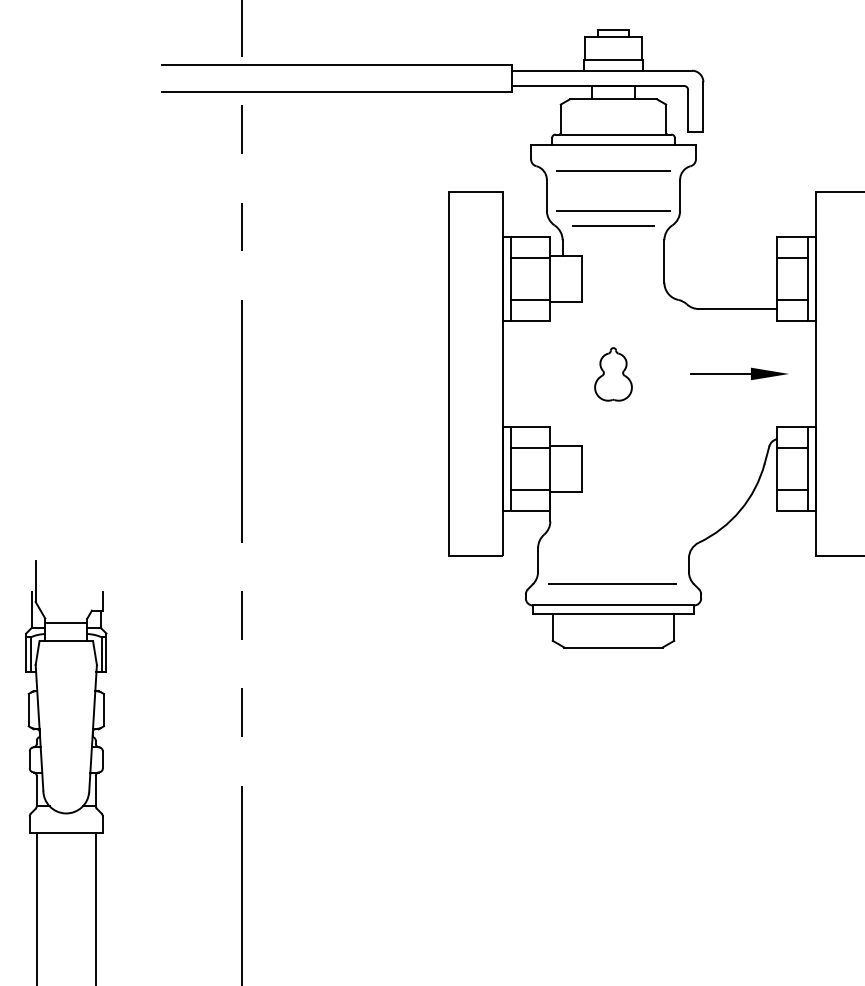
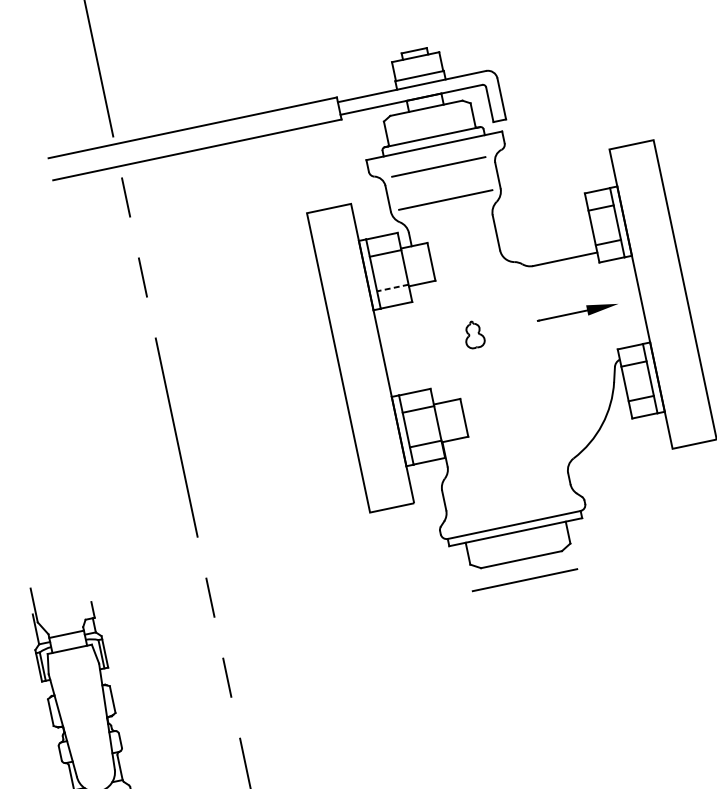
line: (613, 225) -> (448, 212), removed
line: (529, 300) -> (392, 288), solid -> dashed
part: (613, 374) -> (474, 334), size x0.6
line: (612, 583) -> (524, 579), moved

